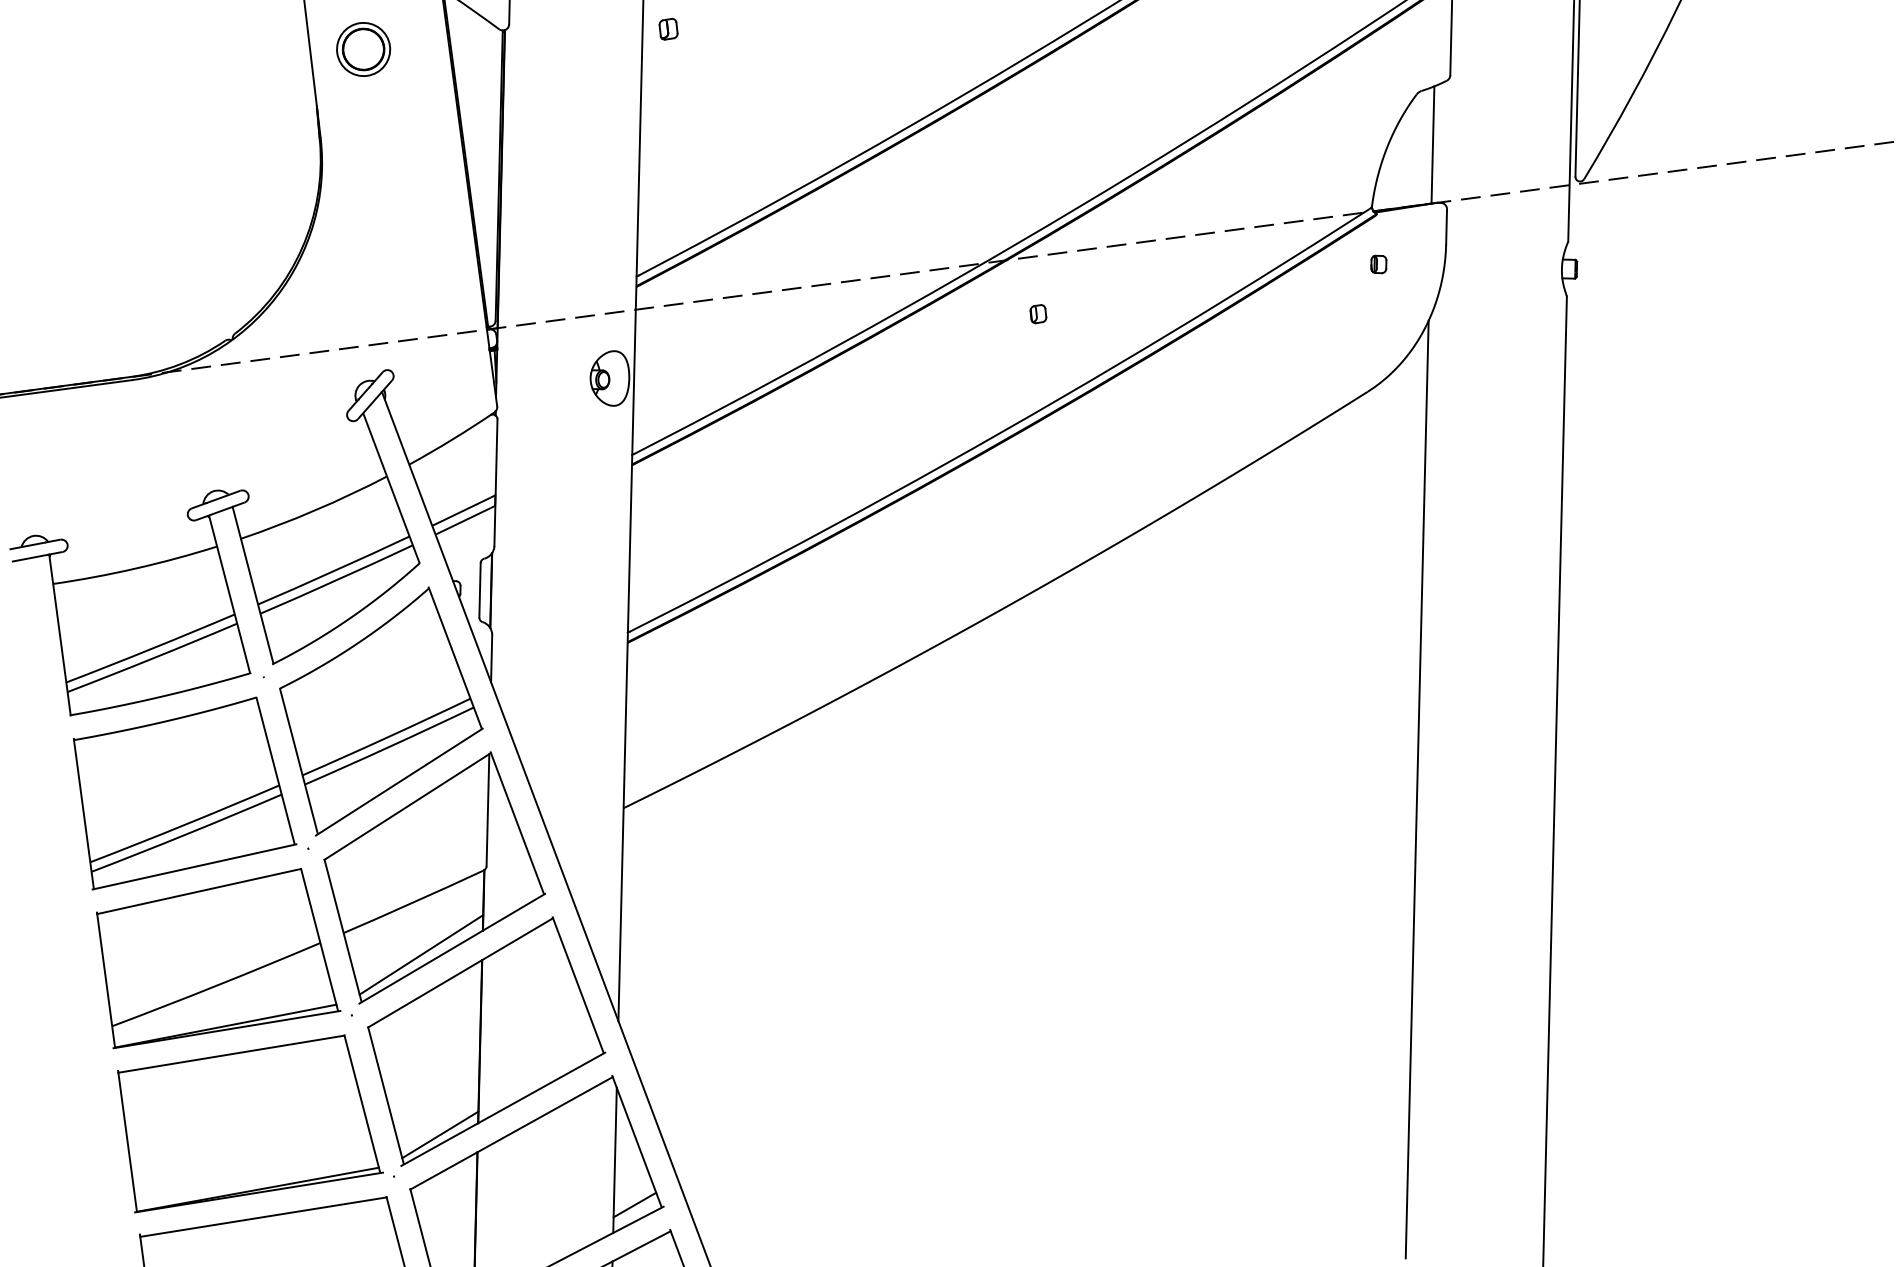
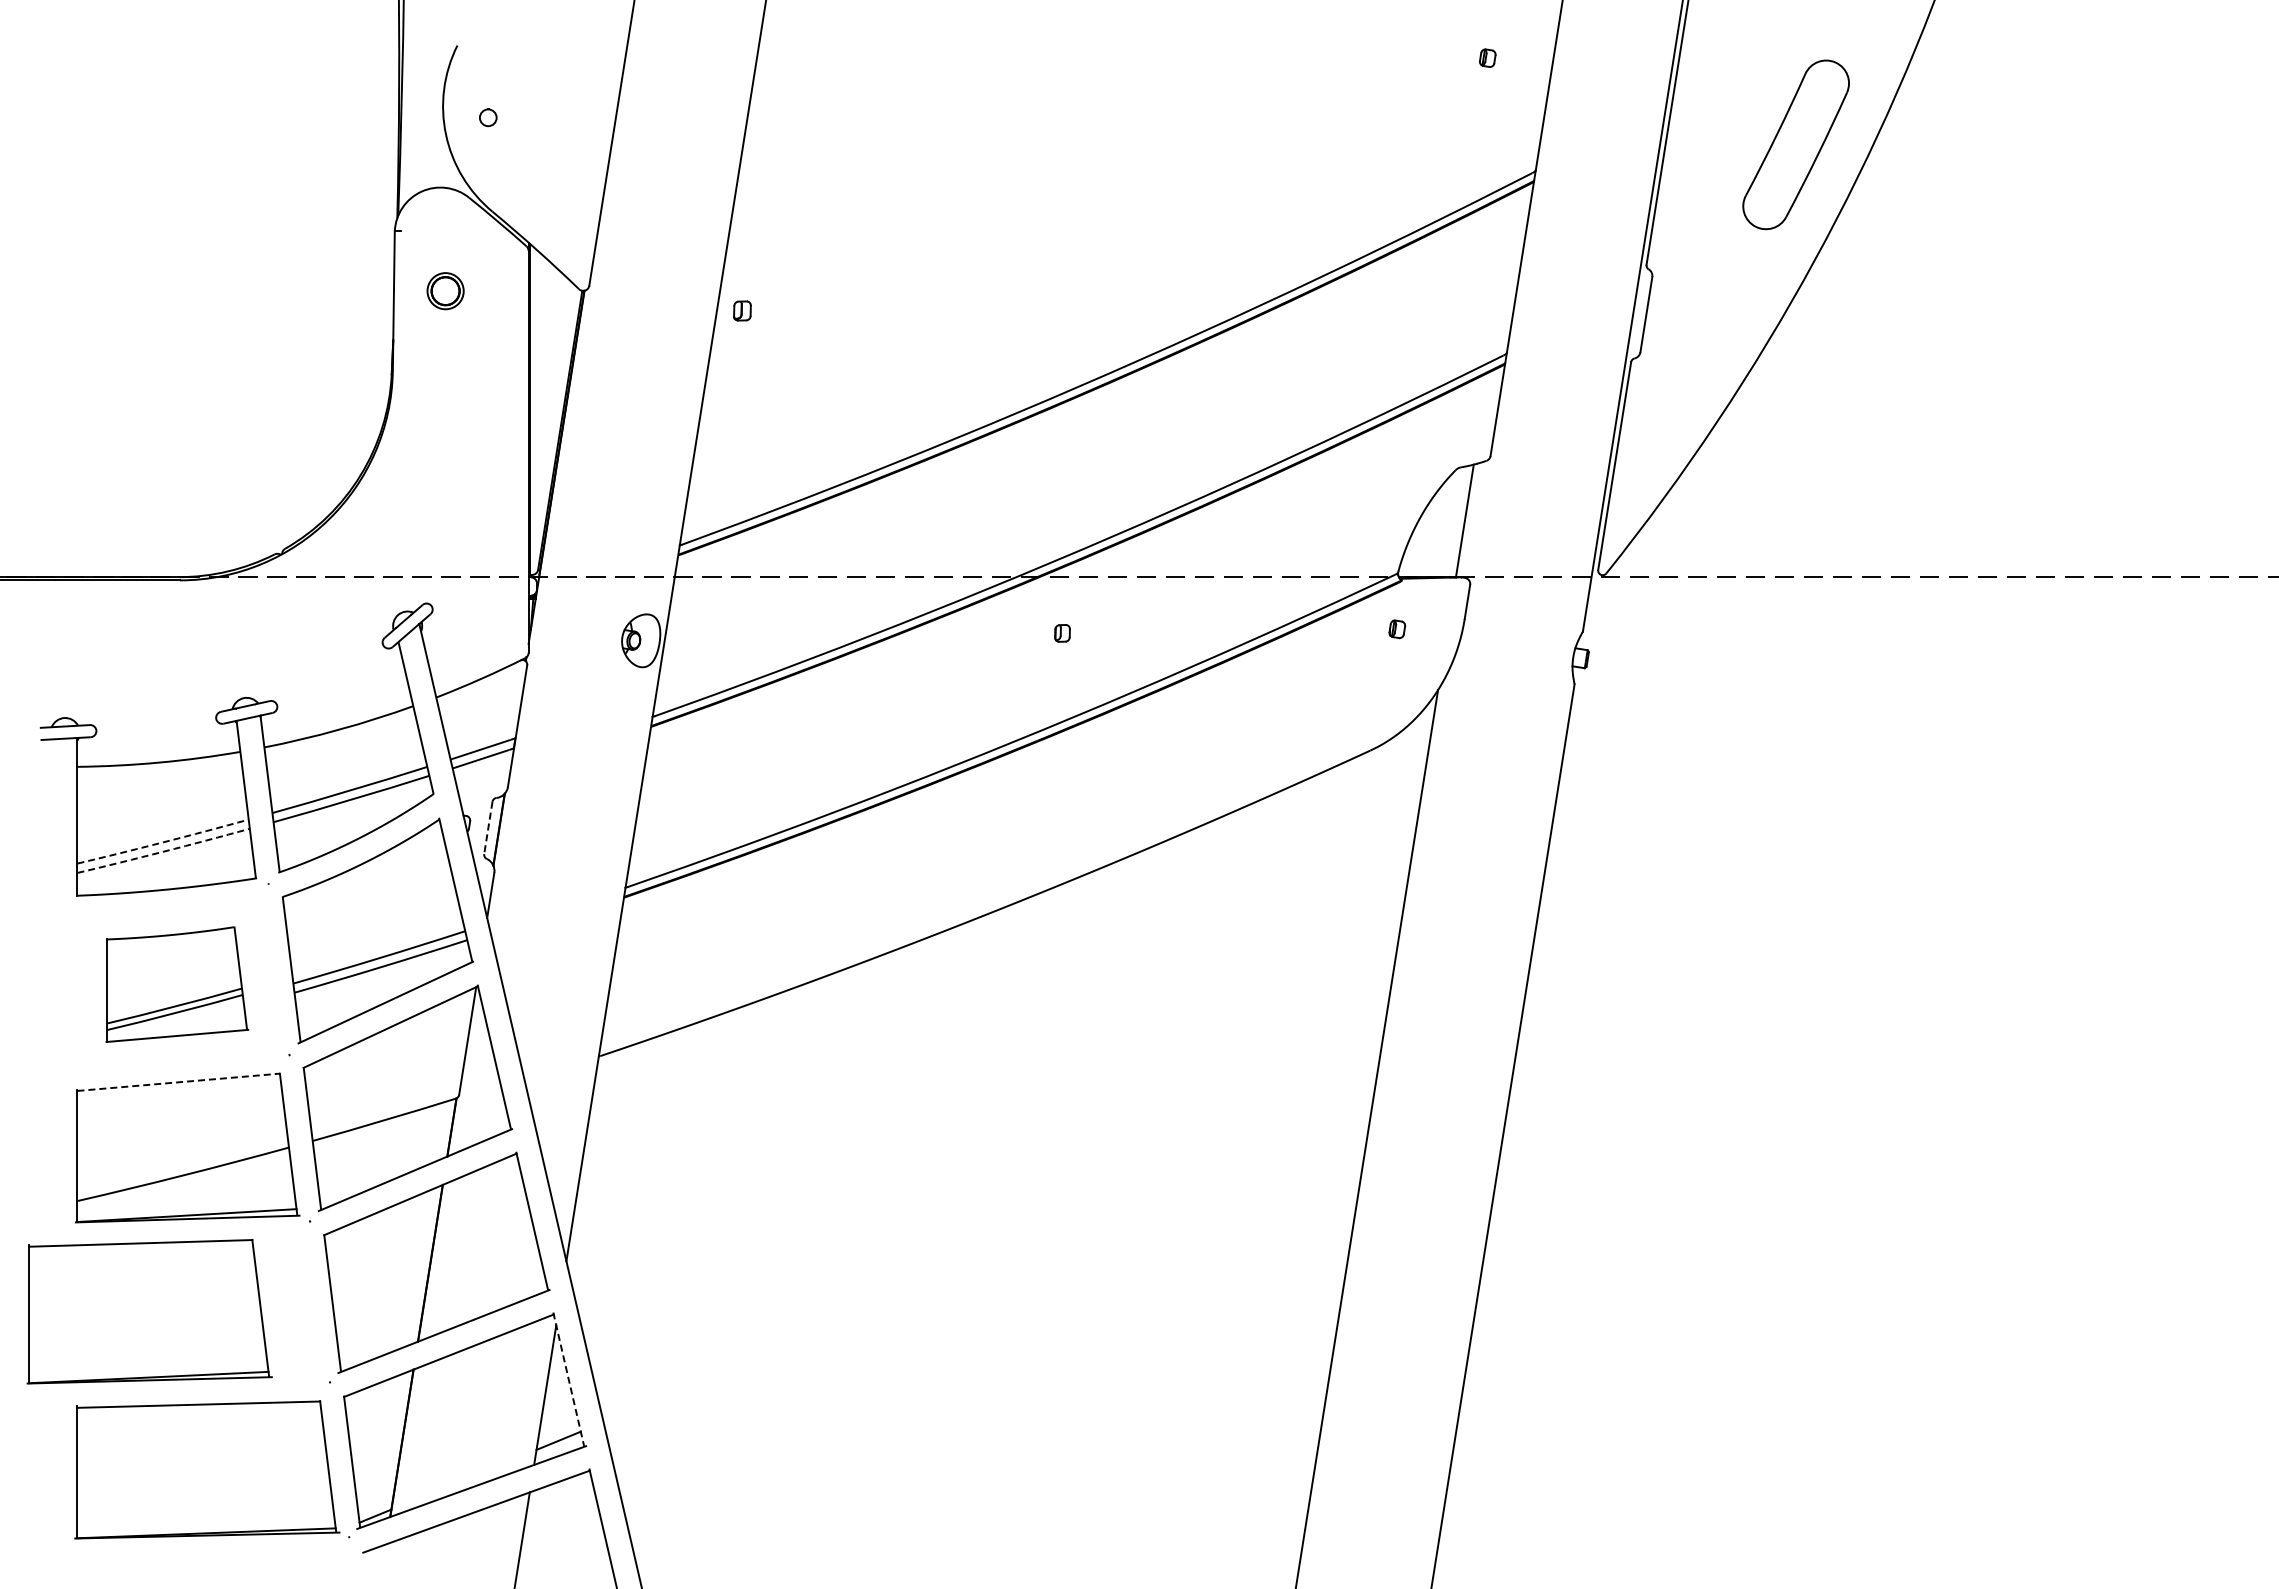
part: (363, 48) -> (445, 290), size x0.7
line: (480, 590) -> (488, 828), solid -> dashed
arc: (151, 649) -> (163, 842), solid -> dashed
arc: (152, 658) -> (163, 851), solid -> dashed
part: (184, 792) -> (177, 984), size x0.7
line: (199, 891) -> (178, 1082), solid -> dashed
line: (420, 954) -> (384, 1171), removed
part: (249, 1122) -> (149, 1311), moved
line: (439, 1134) -> (379, 1347), removed
line: (636, 1141) -> (568, 1379), solid -> dashed

